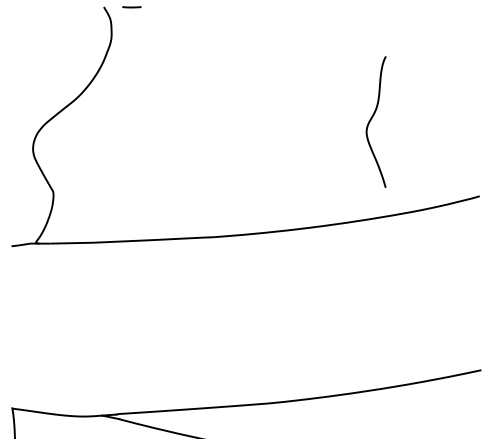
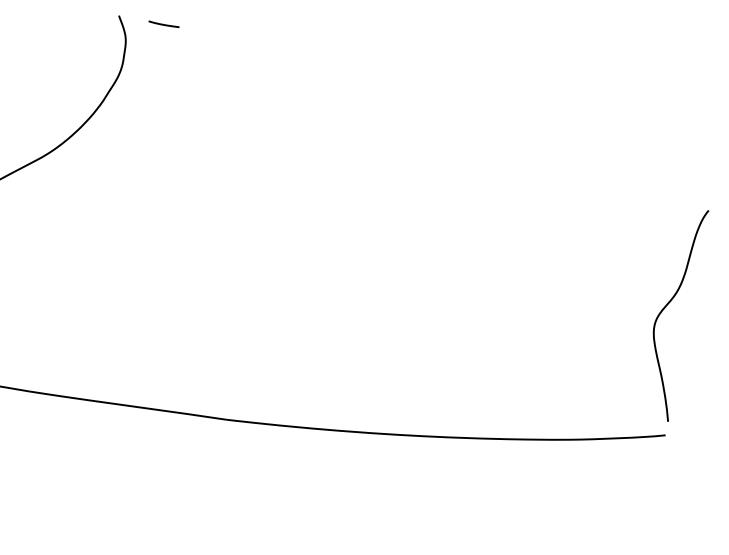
curve: (371, 120) -> (665, 309), moved

